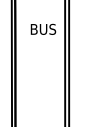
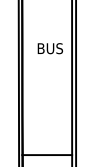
text: (42, 29) -> (49, 48), moved

